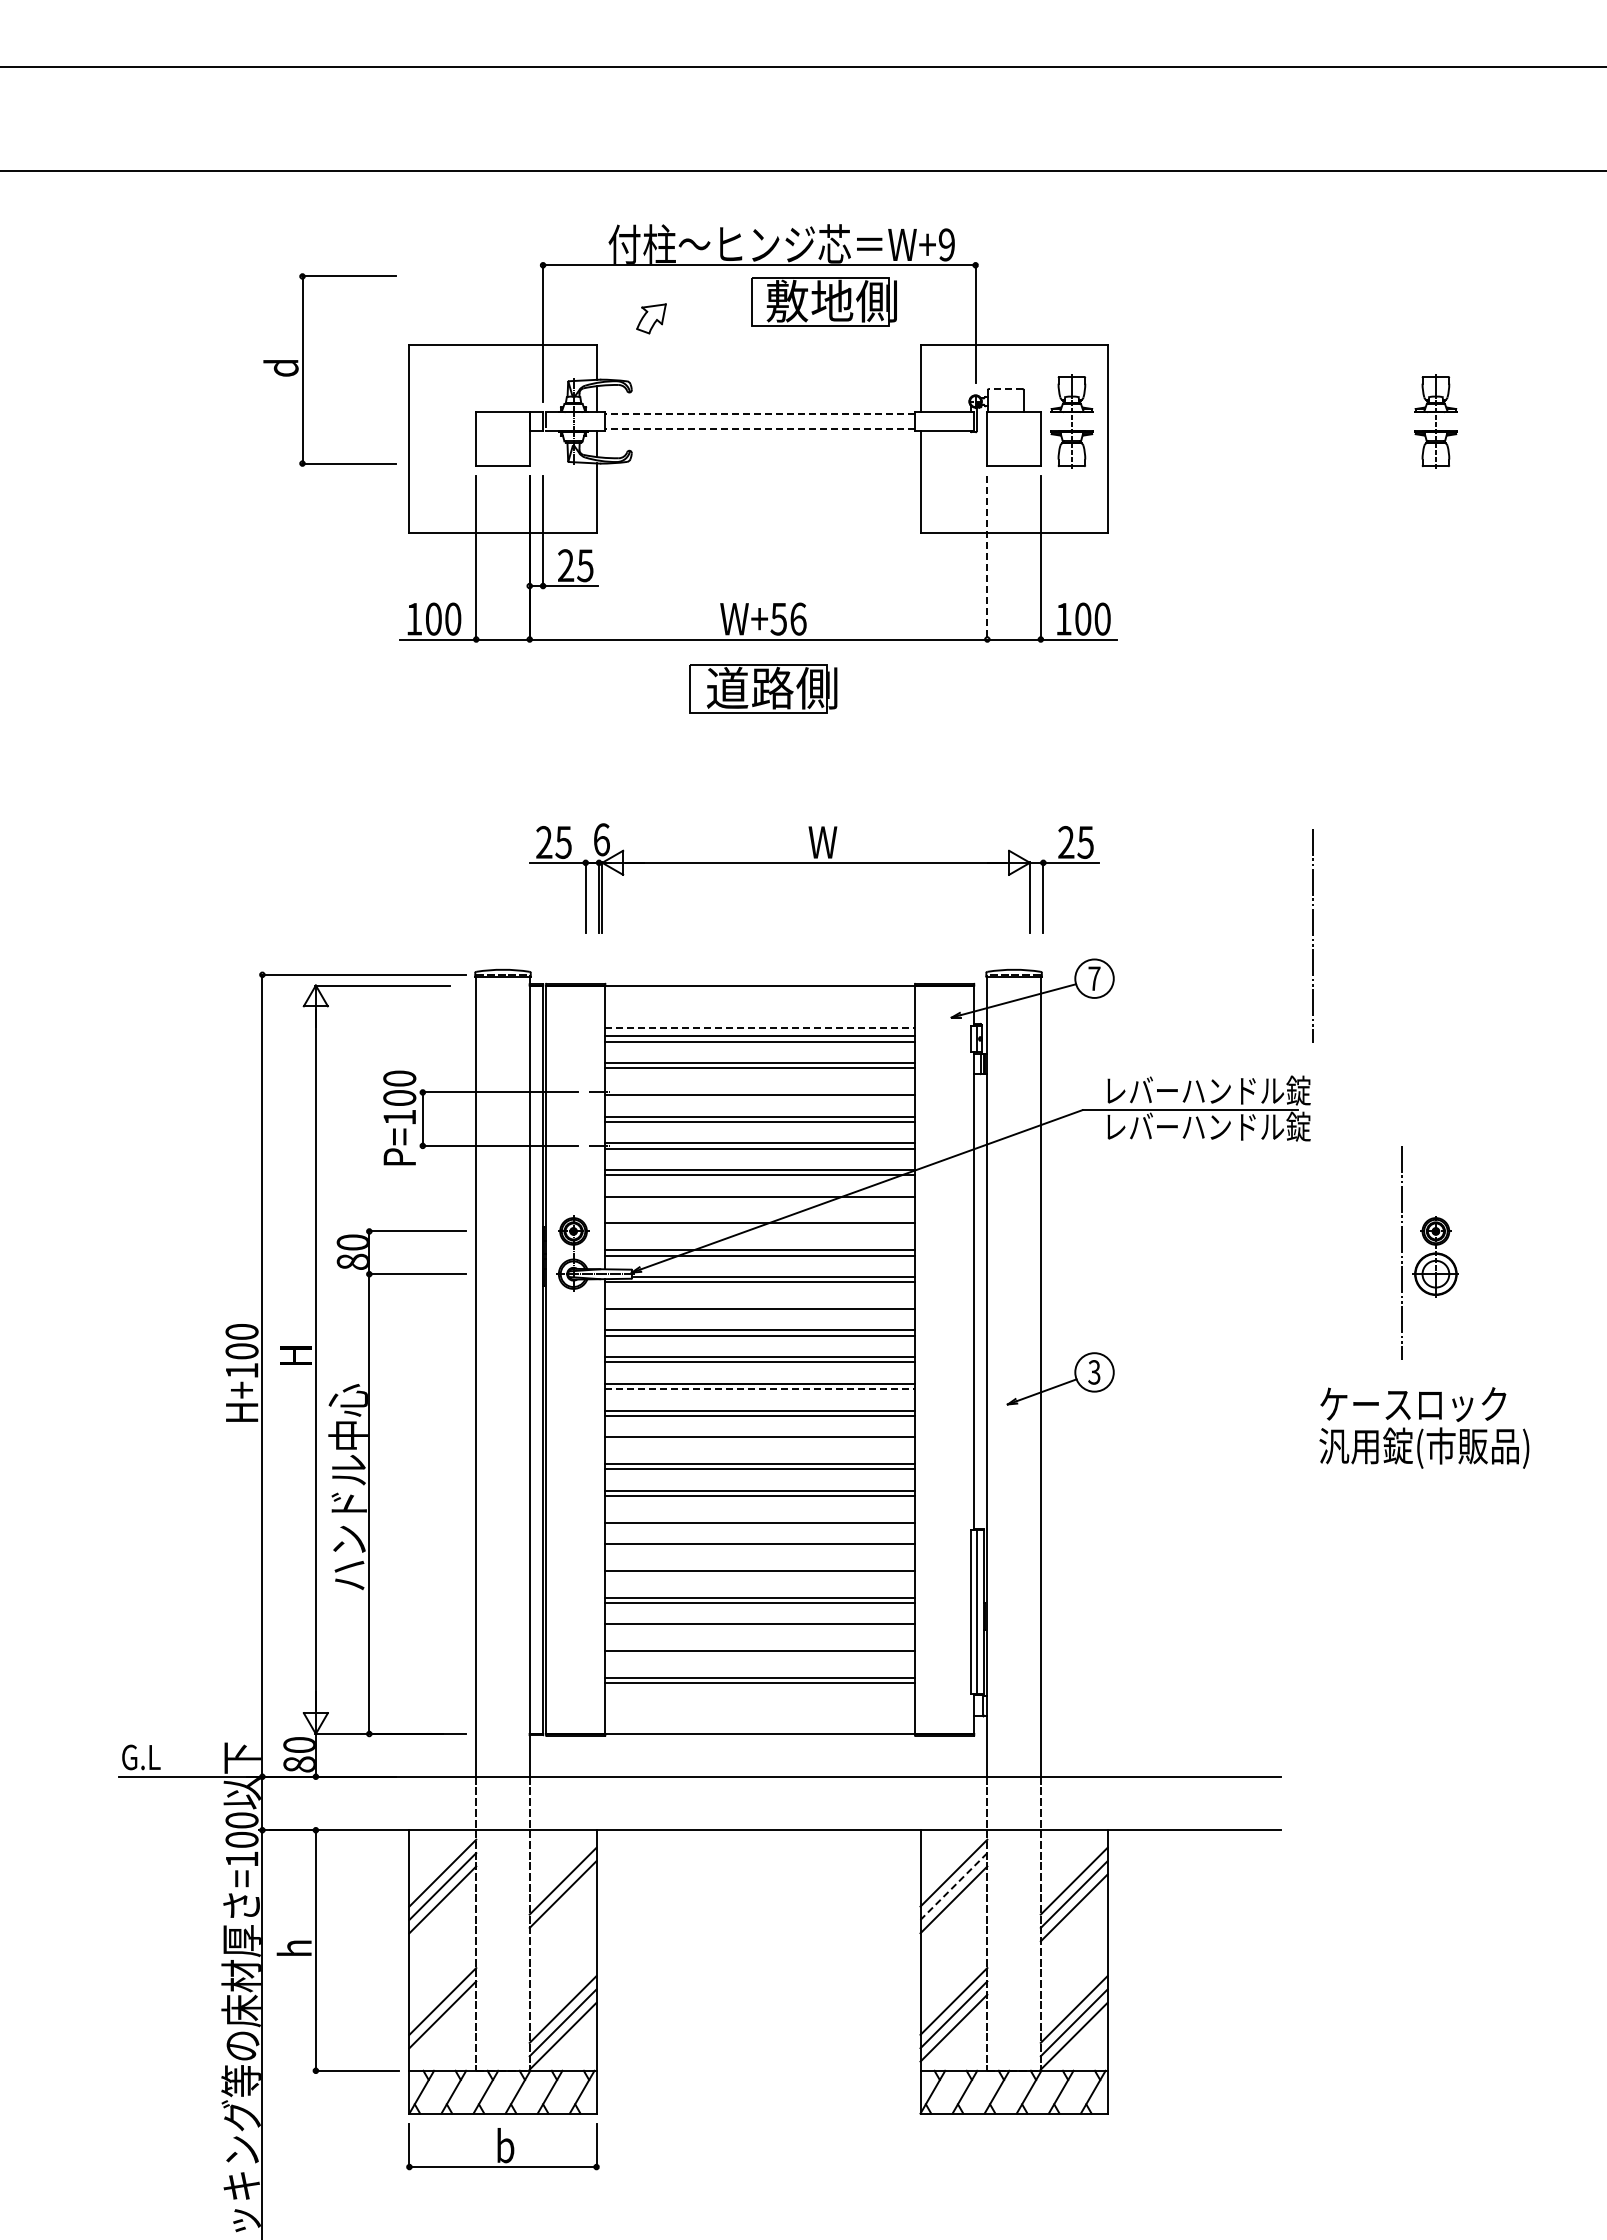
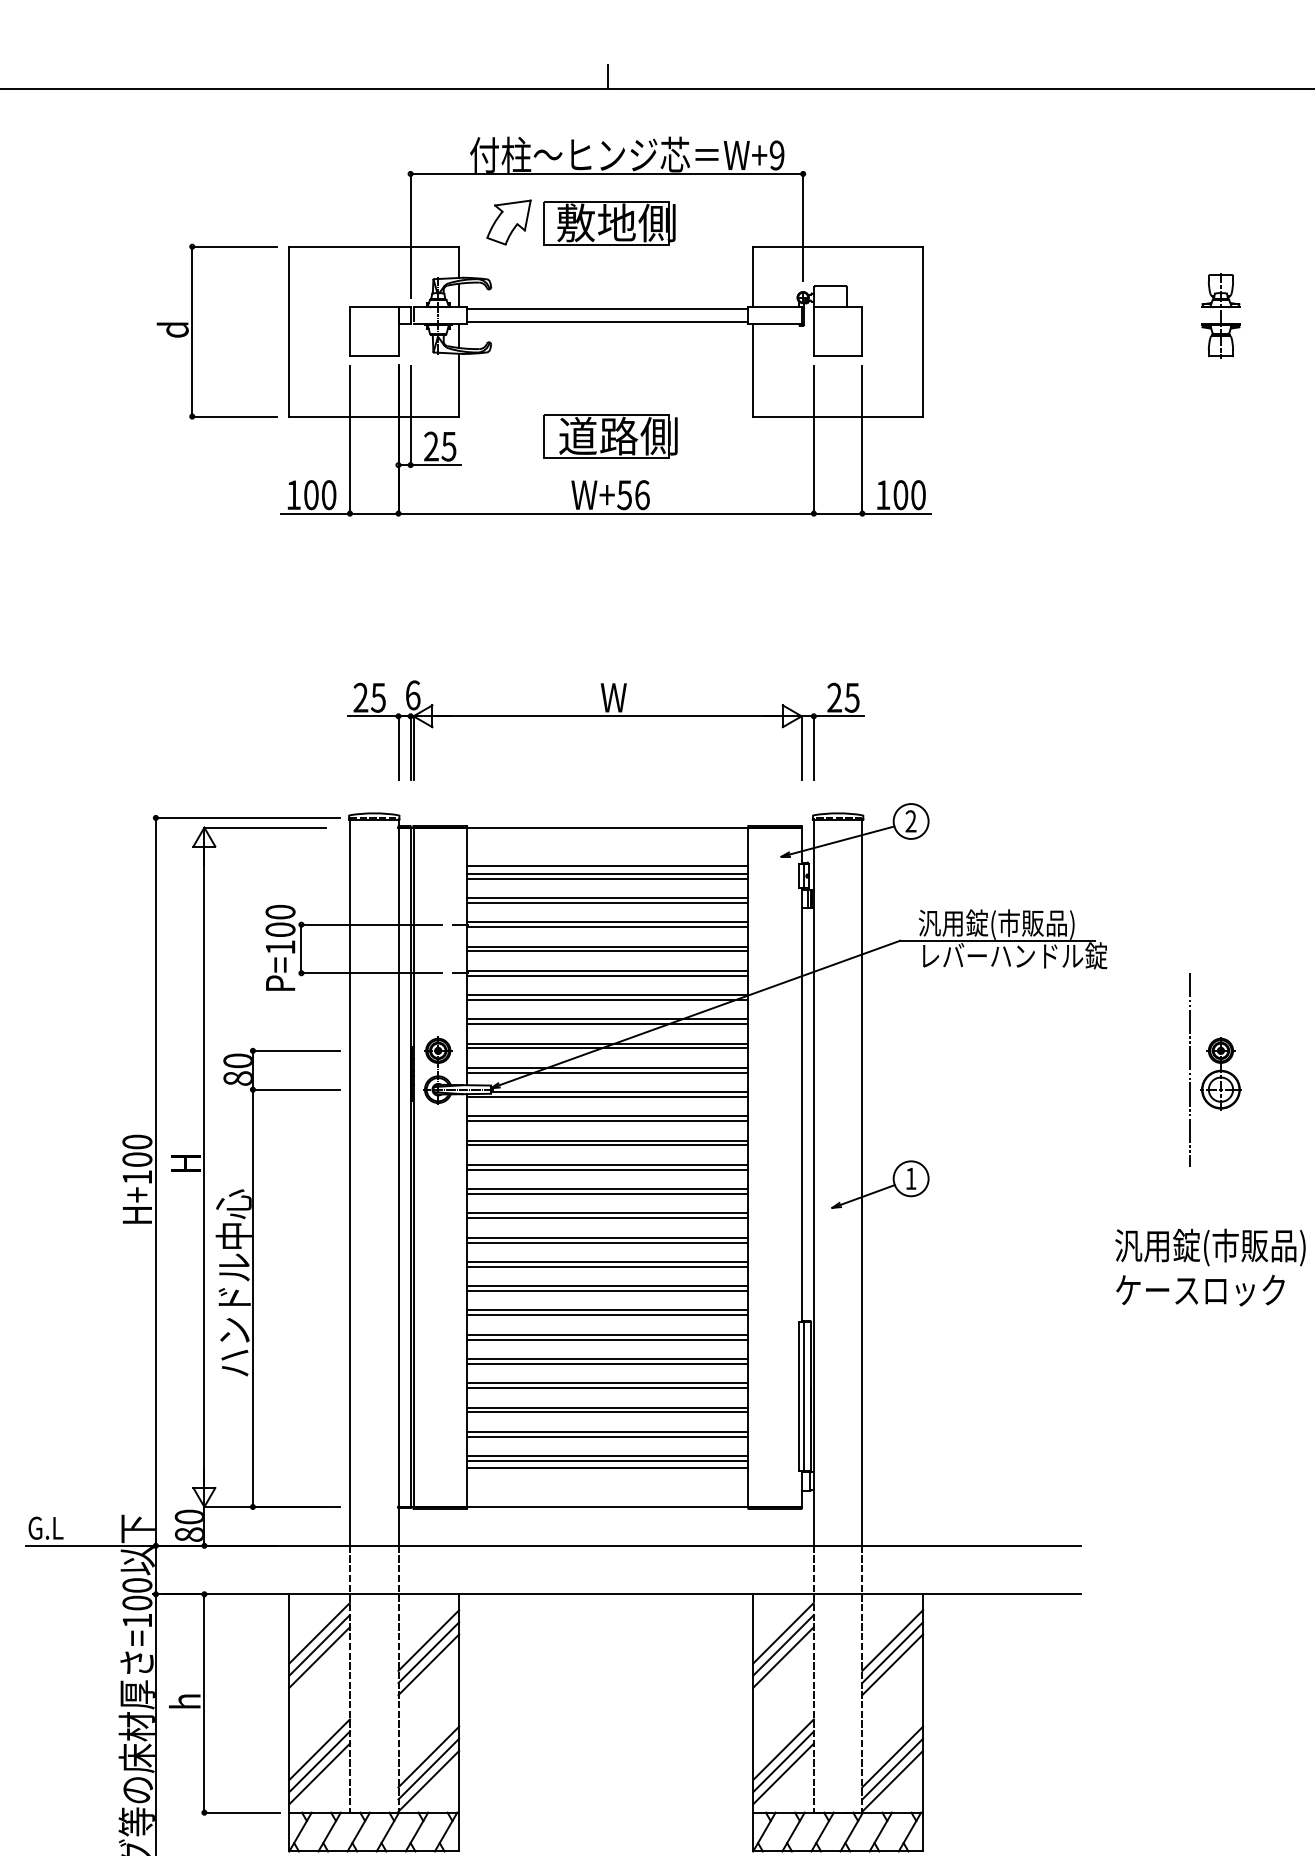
line: (760, 157) -> (607, 76), added
part: (823, 301) -> (608, 223), moved
part: (651, 318) -> (509, 222), size x1.67
part: (303, 369) -> (193, 331), moved
line: (1005, 389) -> (830, 286), dashed -> solid
line: (759, 414) -> (607, 309), dashed -> solid
part: (1071, 421) -> (890, 315), removed
line: (759, 428) -> (607, 322), dashed -> solid
line: (987, 558) -> (813, 440), dashed -> solid
part: (763, 688) -> (610, 436), moved
part: (814, 863) -> (606, 716), moved
line: (1312, 935) -> (1108, 782), removed
text: (1094, 978) -> (911, 821), 7 -> 2
line: (760, 1028) -> (607, 866), dashed -> solid
line: (760, 1089) -> (607, 922), added
text: (1206, 1091) -> (1012, 923), レバーハンドル錠 -> 汎用錠(市販品)
line: (760, 1202) -> (607, 1024), added
line: (760, 1228) -> (607, 1048), added
line: (760, 1303) -> (607, 1116), added
text: (1094, 1372) -> (911, 1178), 3 -> 1
line: (760, 1389) -> (607, 1194), dashed -> solid
text: (1413, 1404) -> (1200, 1290), moved
line: (760, 1442) -> (607, 1242), added
line: (760, 1517) -> (607, 1310), added
line: (760, 1549) -> (607, 1339), added
line: (760, 1576) -> (607, 1364), added
line: (760, 1629) -> (607, 1412), added
line: (760, 1656) -> (607, 1436), added
line: (760, 1691) -> (607, 1468), added
line: (953, 1886) -> (783, 1645), dashed -> solid
line: (562, 1907) -> (428, 1664), added
line: (442, 2027) -> (319, 1773), added

